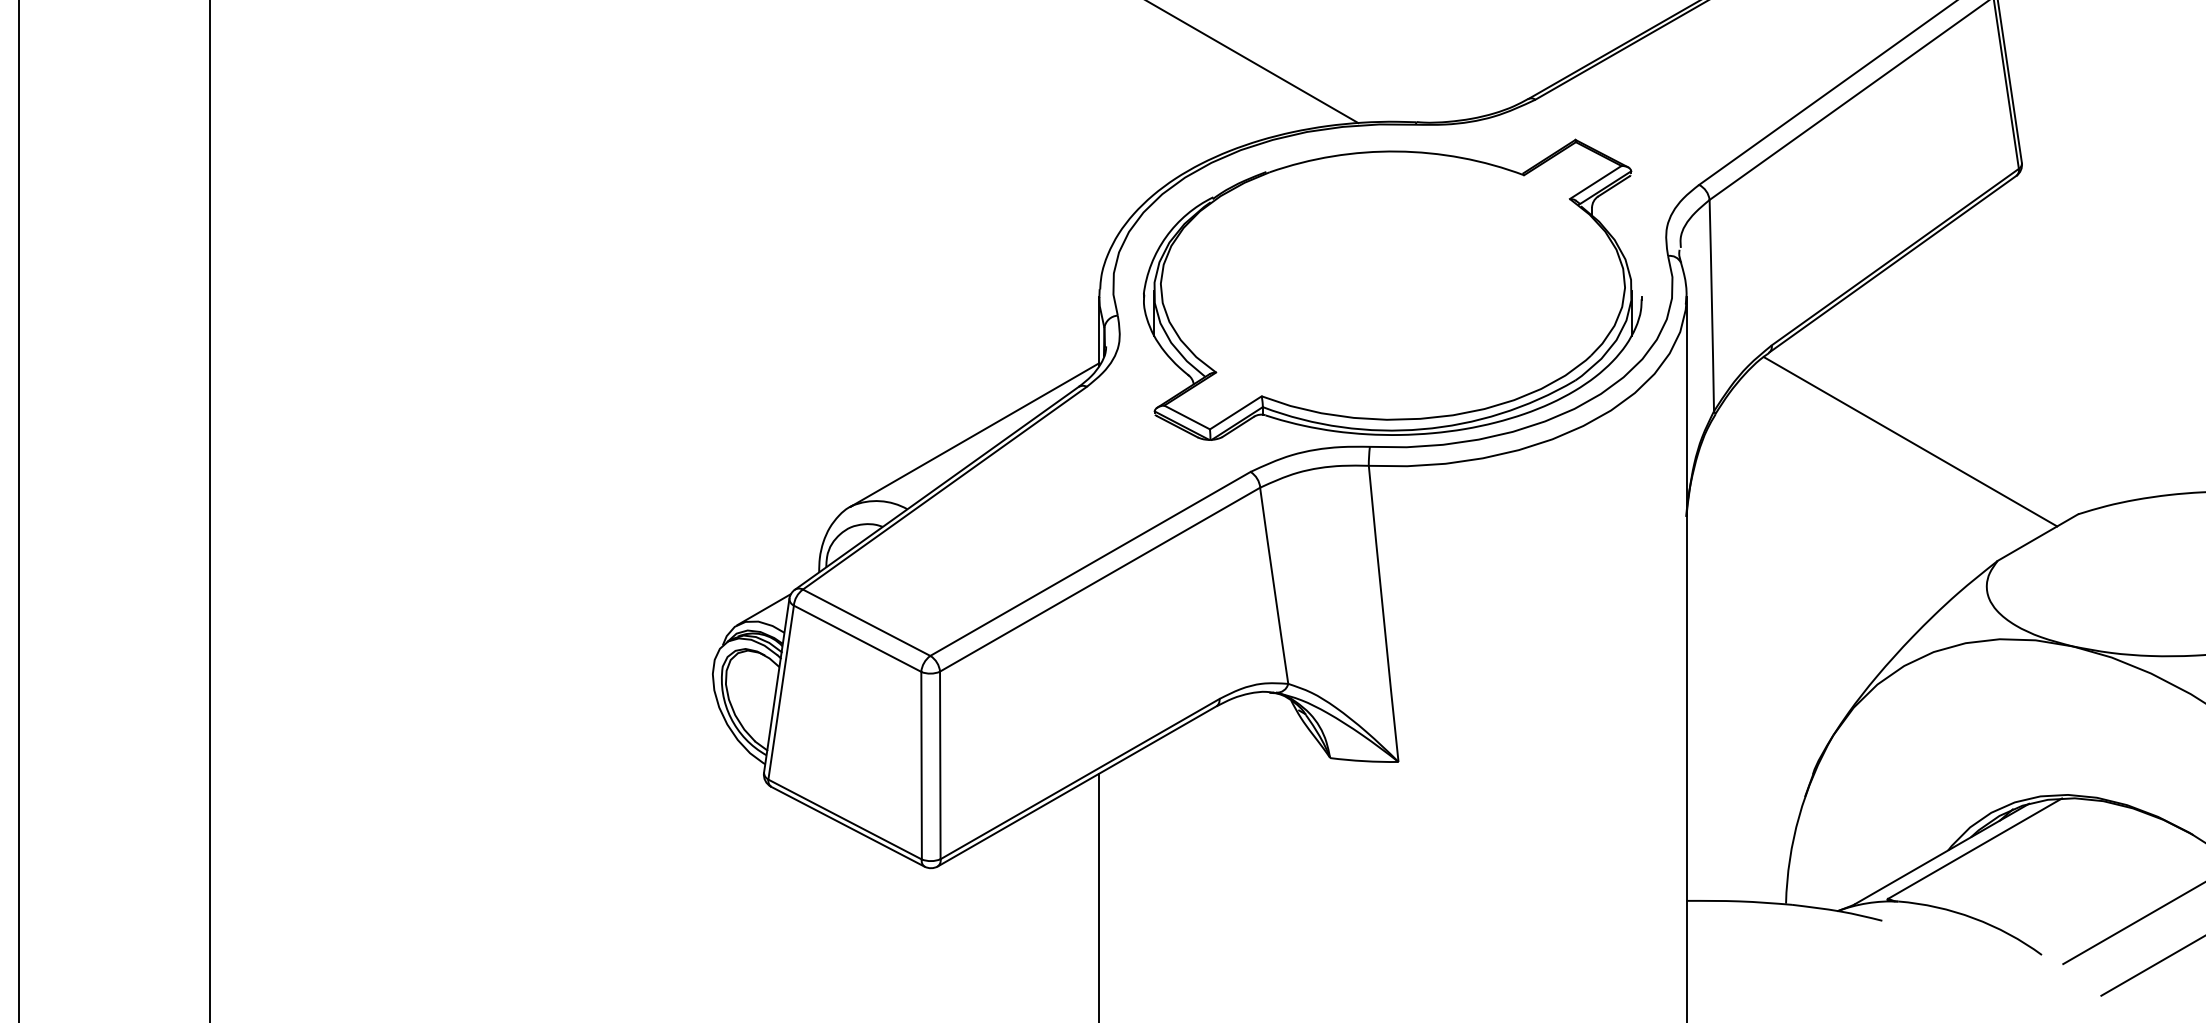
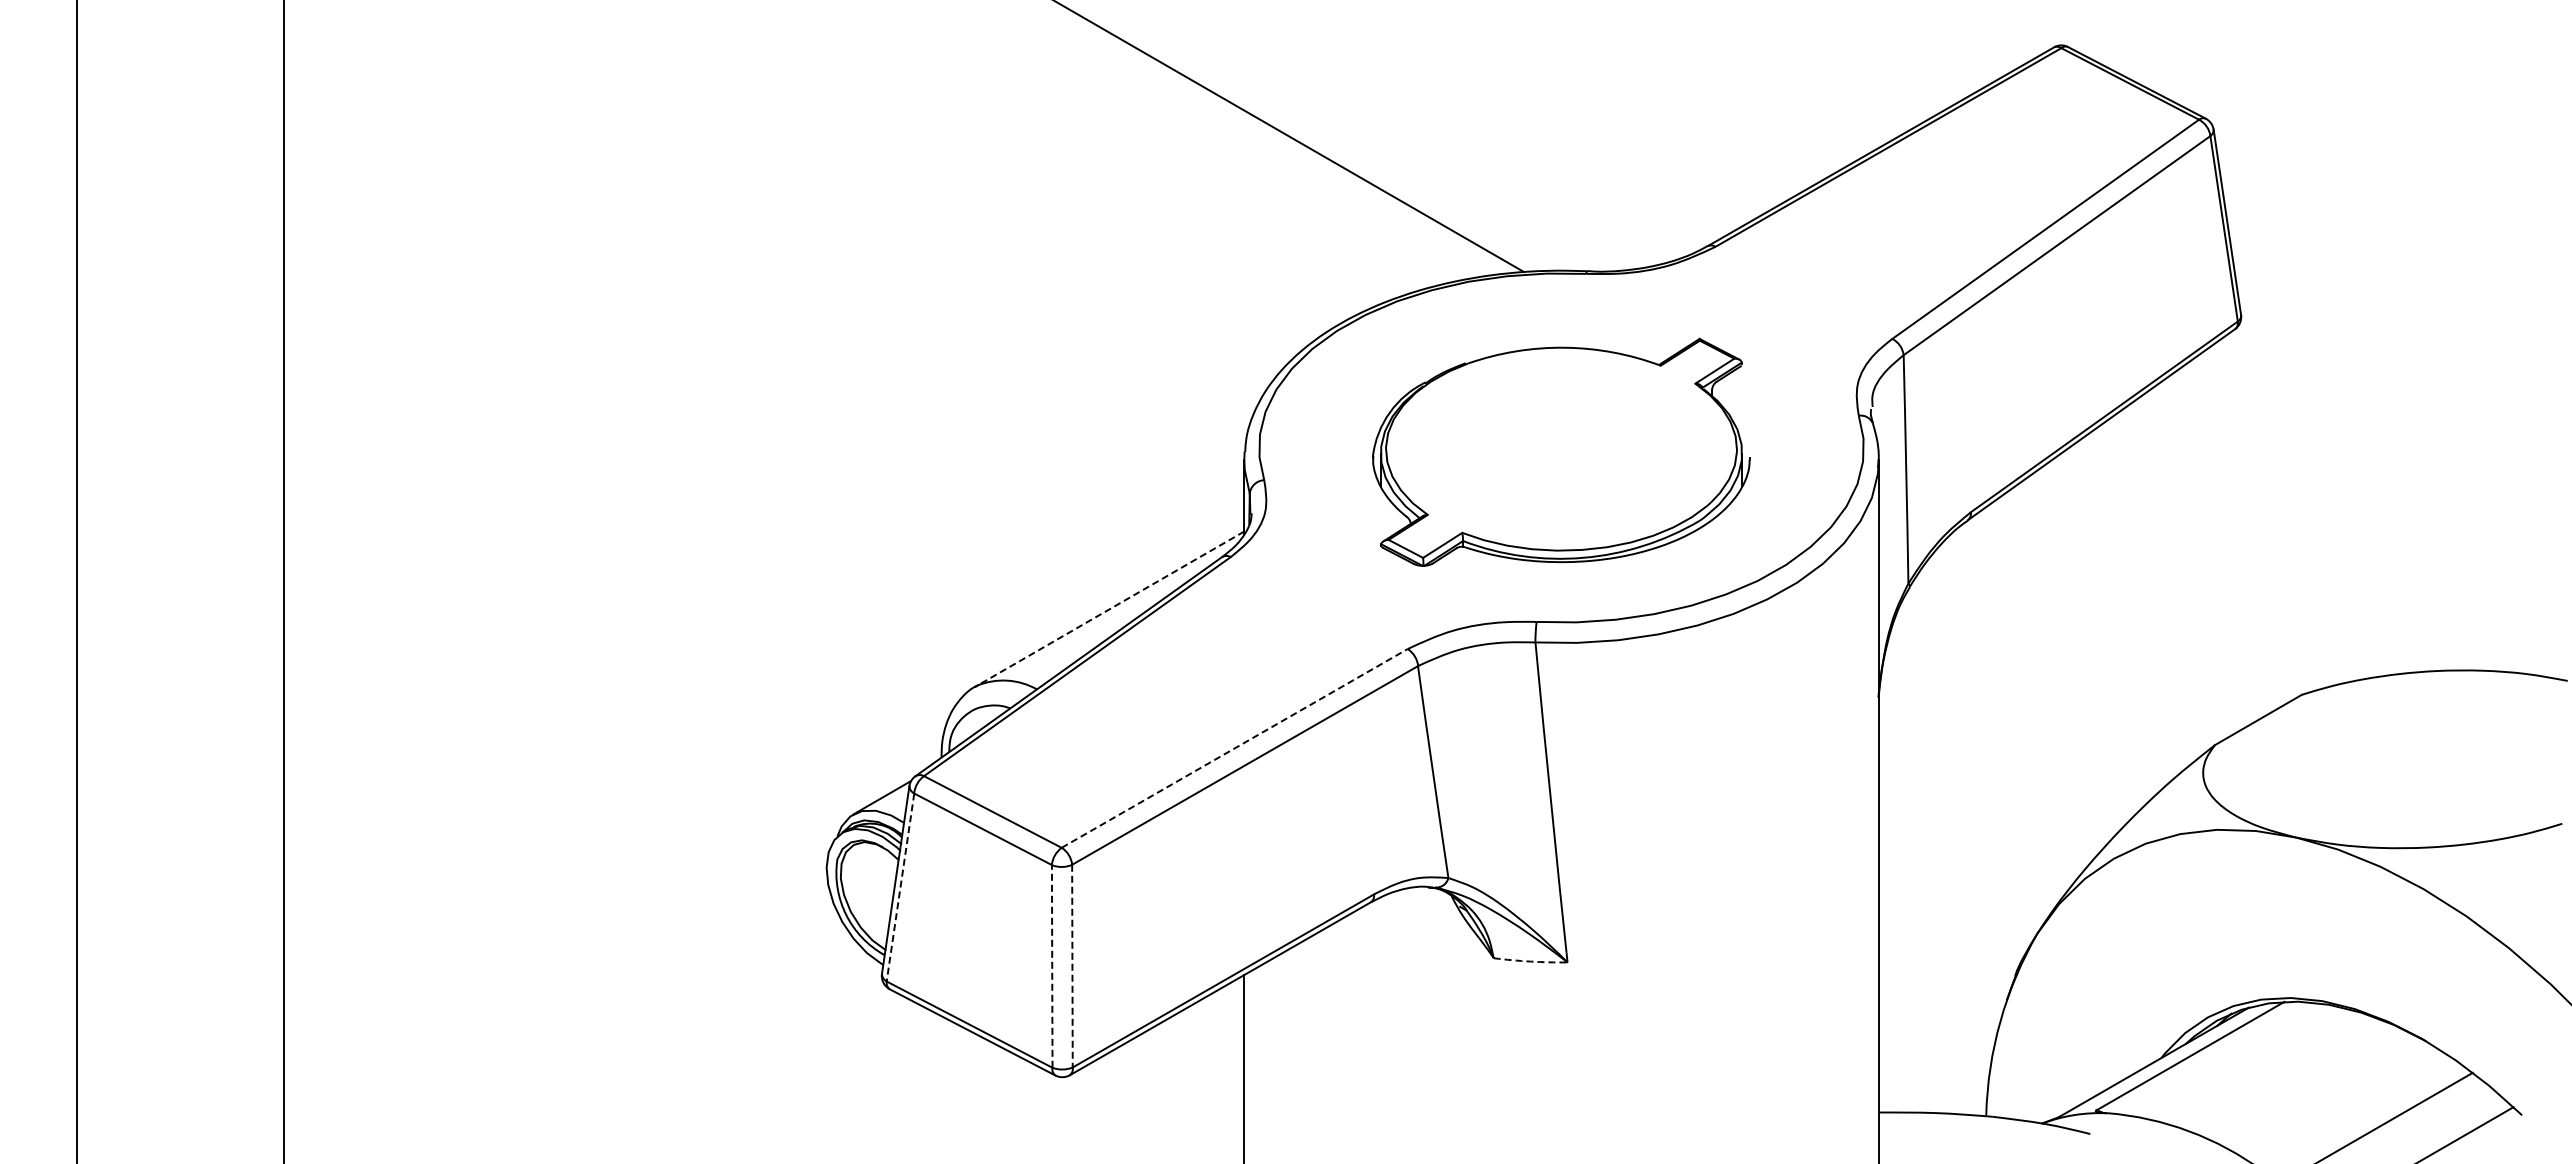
part: (1392, 290) -> (1561, 452), size x0.7
line: (974, 435) -> (1109, 609), solid -> dashed
line: (1910, 440) -> (2120, 615), removed
line: (1091, 563) -> (1235, 748), solid -> dashed
line: (781, 692) -> (900, 887), solid -> dashed
arc: (1364, 761) -> (1530, 961), solid -> dashed
line: (921, 764) -> (1052, 965), solid -> dashed
line: (940, 765) -> (1072, 966), solid -> dashed

